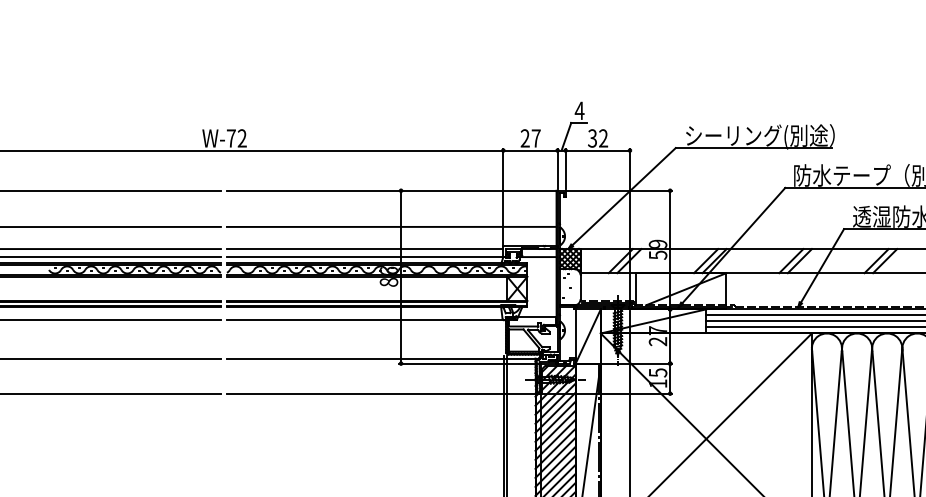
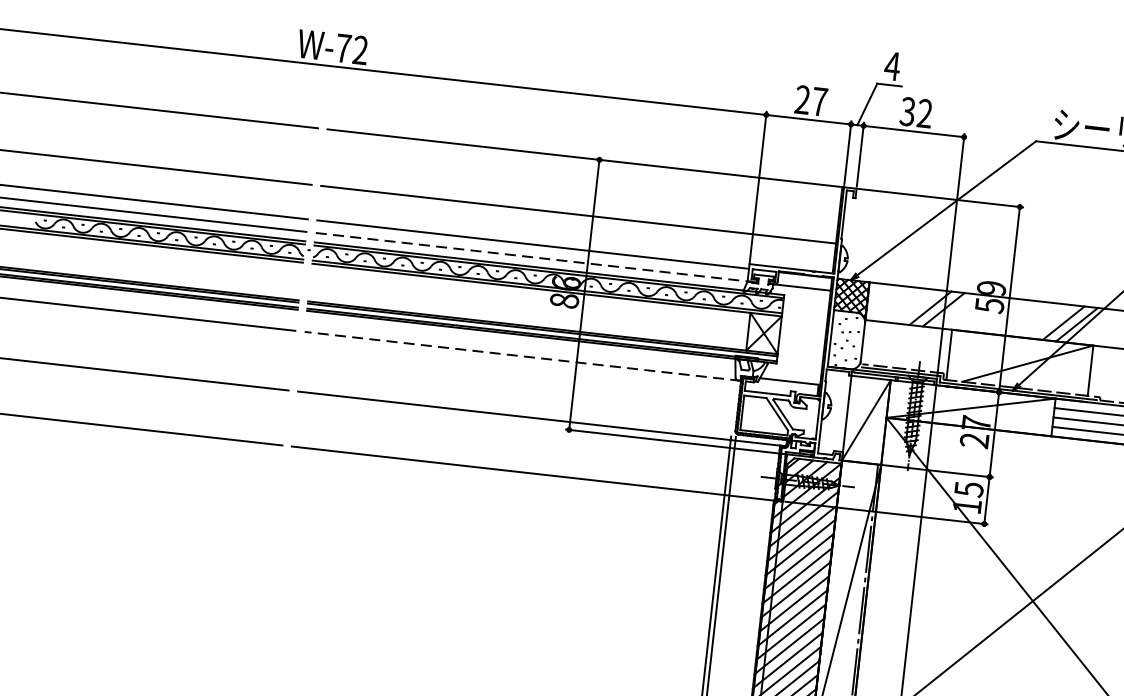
line: (365, 257) -> (532, 257), solid -> dashed
line: (366, 320) -> (522, 356), solid -> dashed

